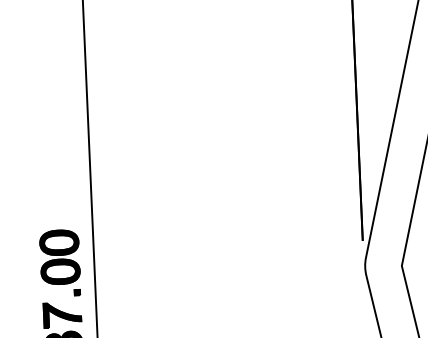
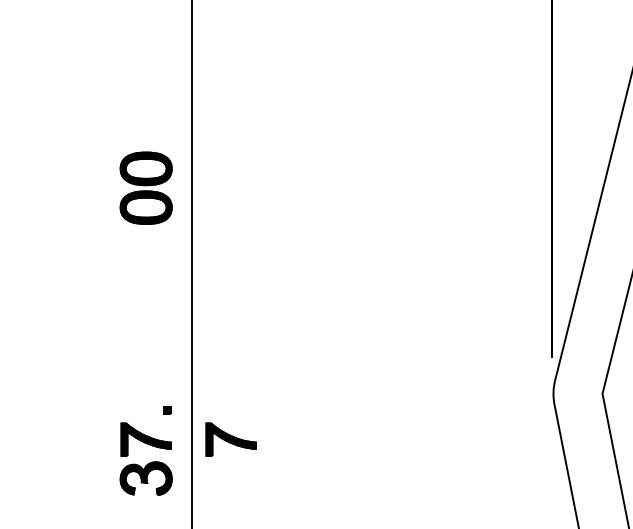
part: (59, 256) -> (145, 187), moved
part: (125, 312) -> (230, 439), added

